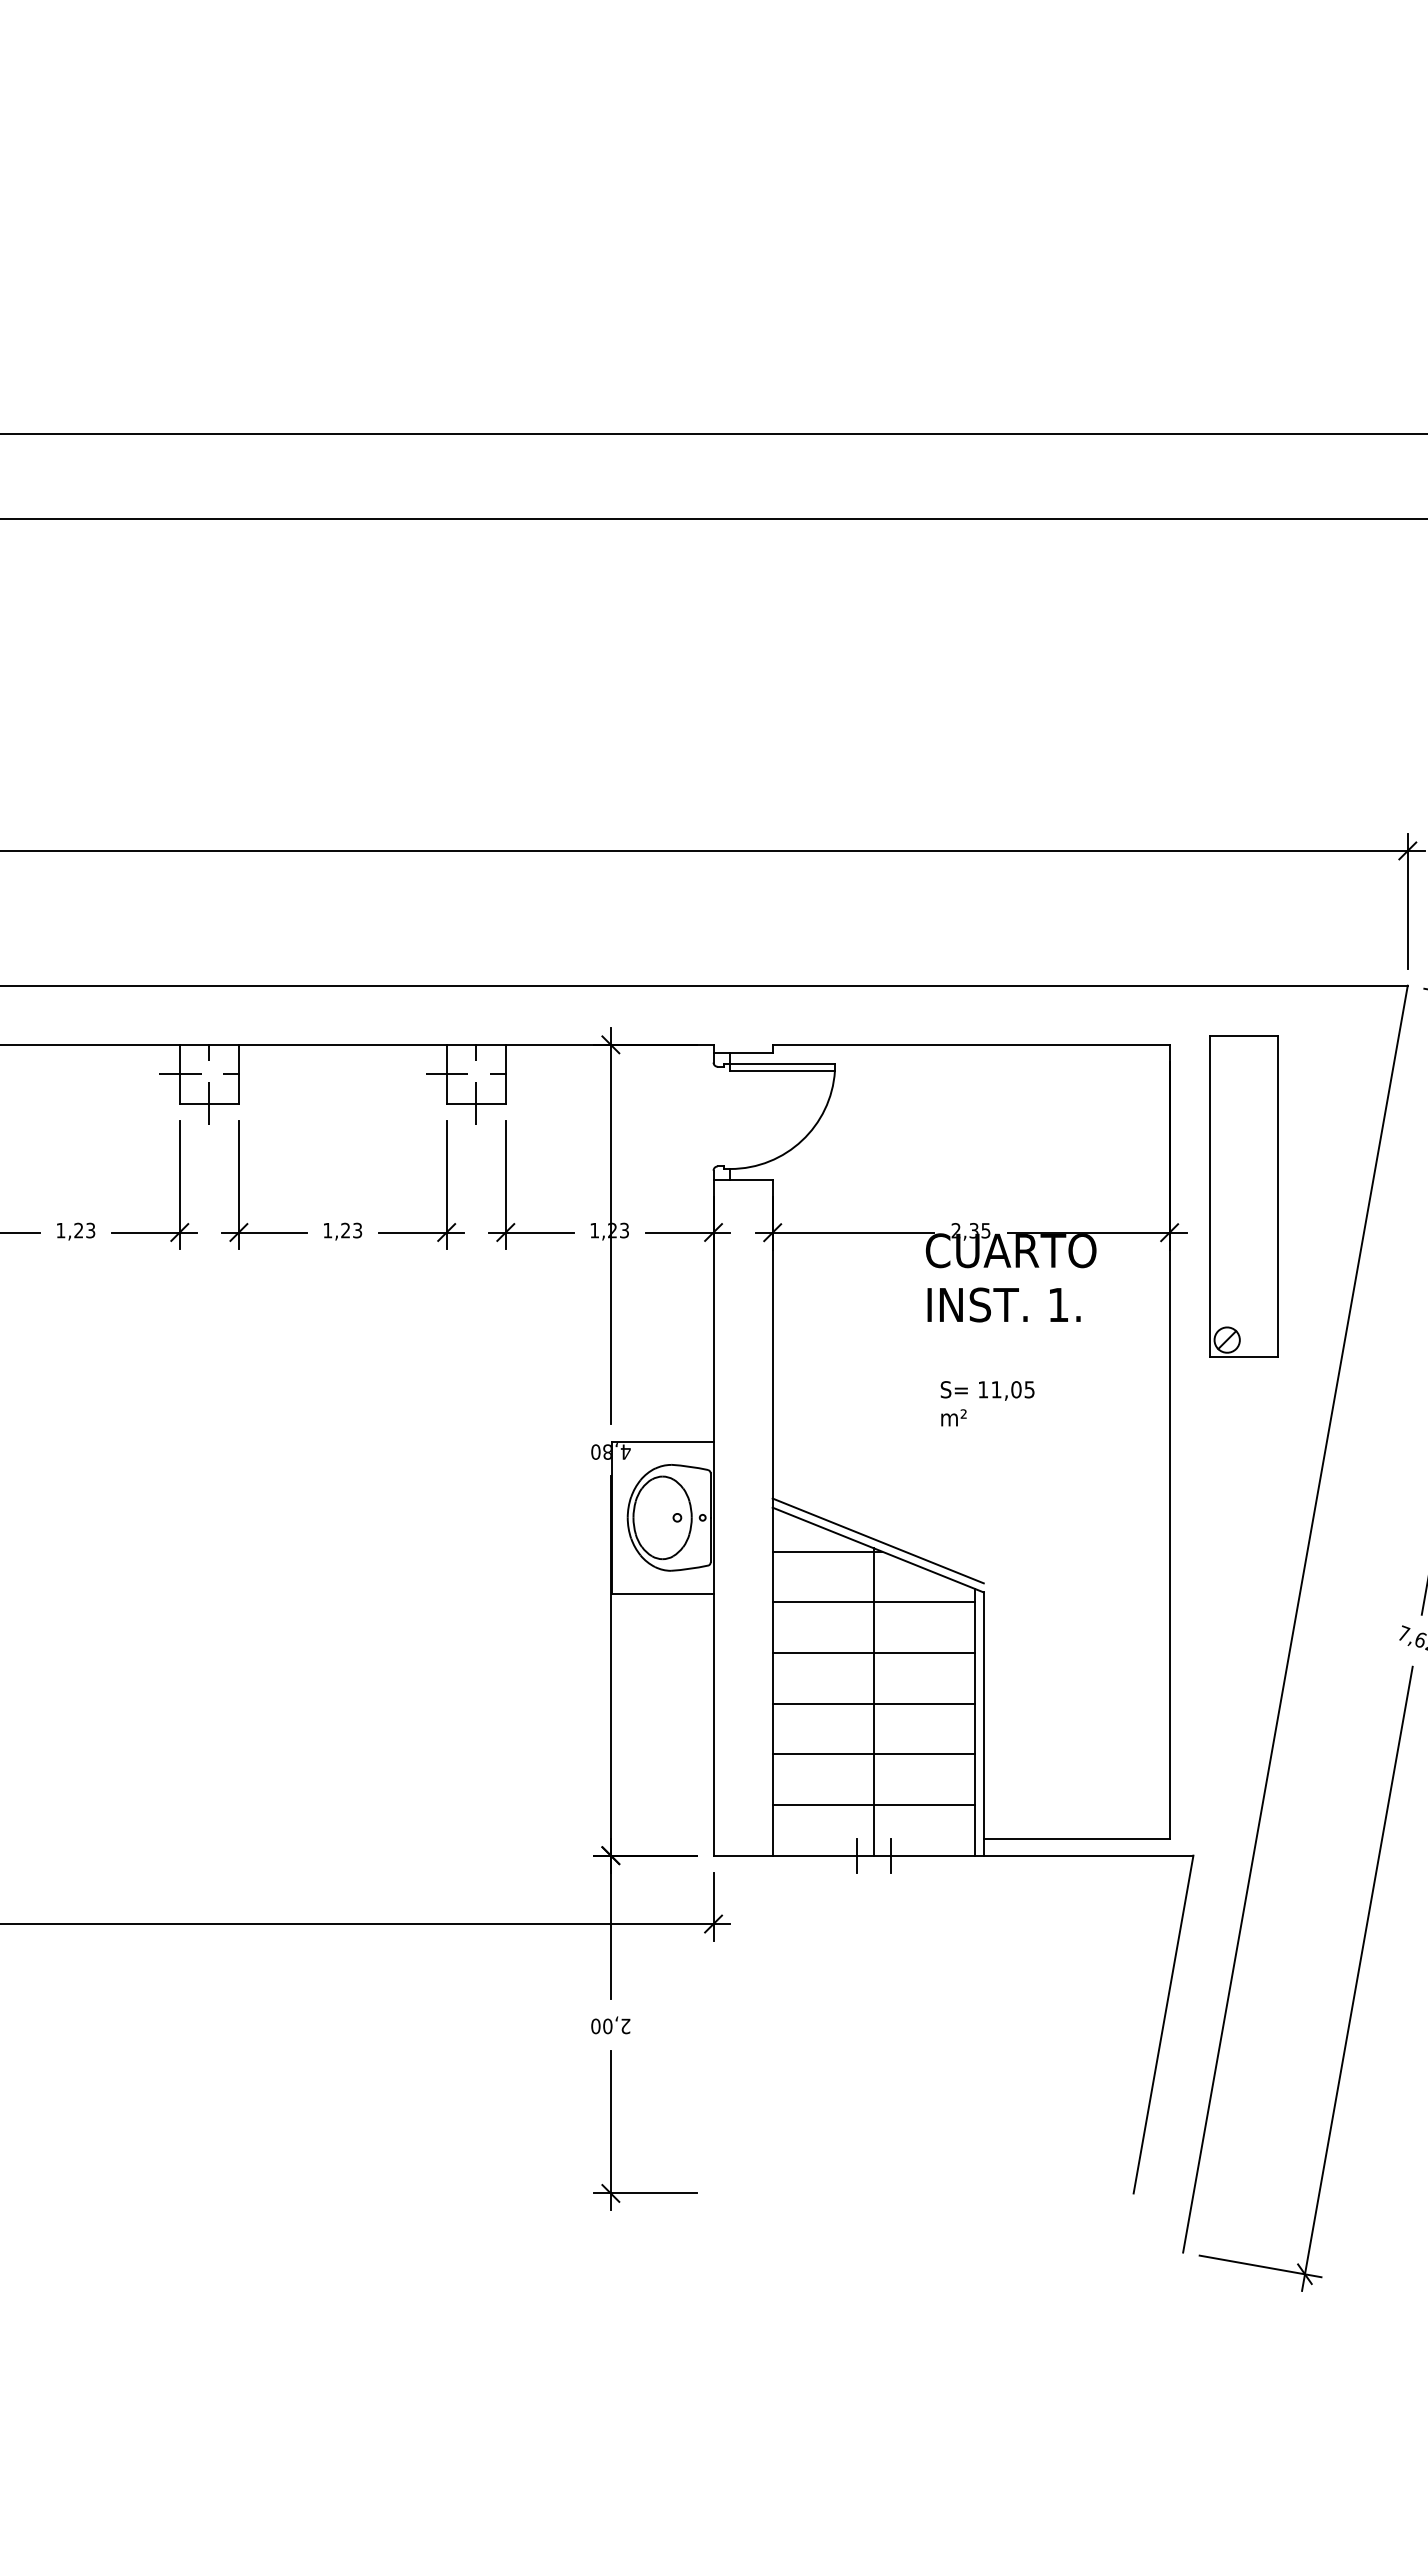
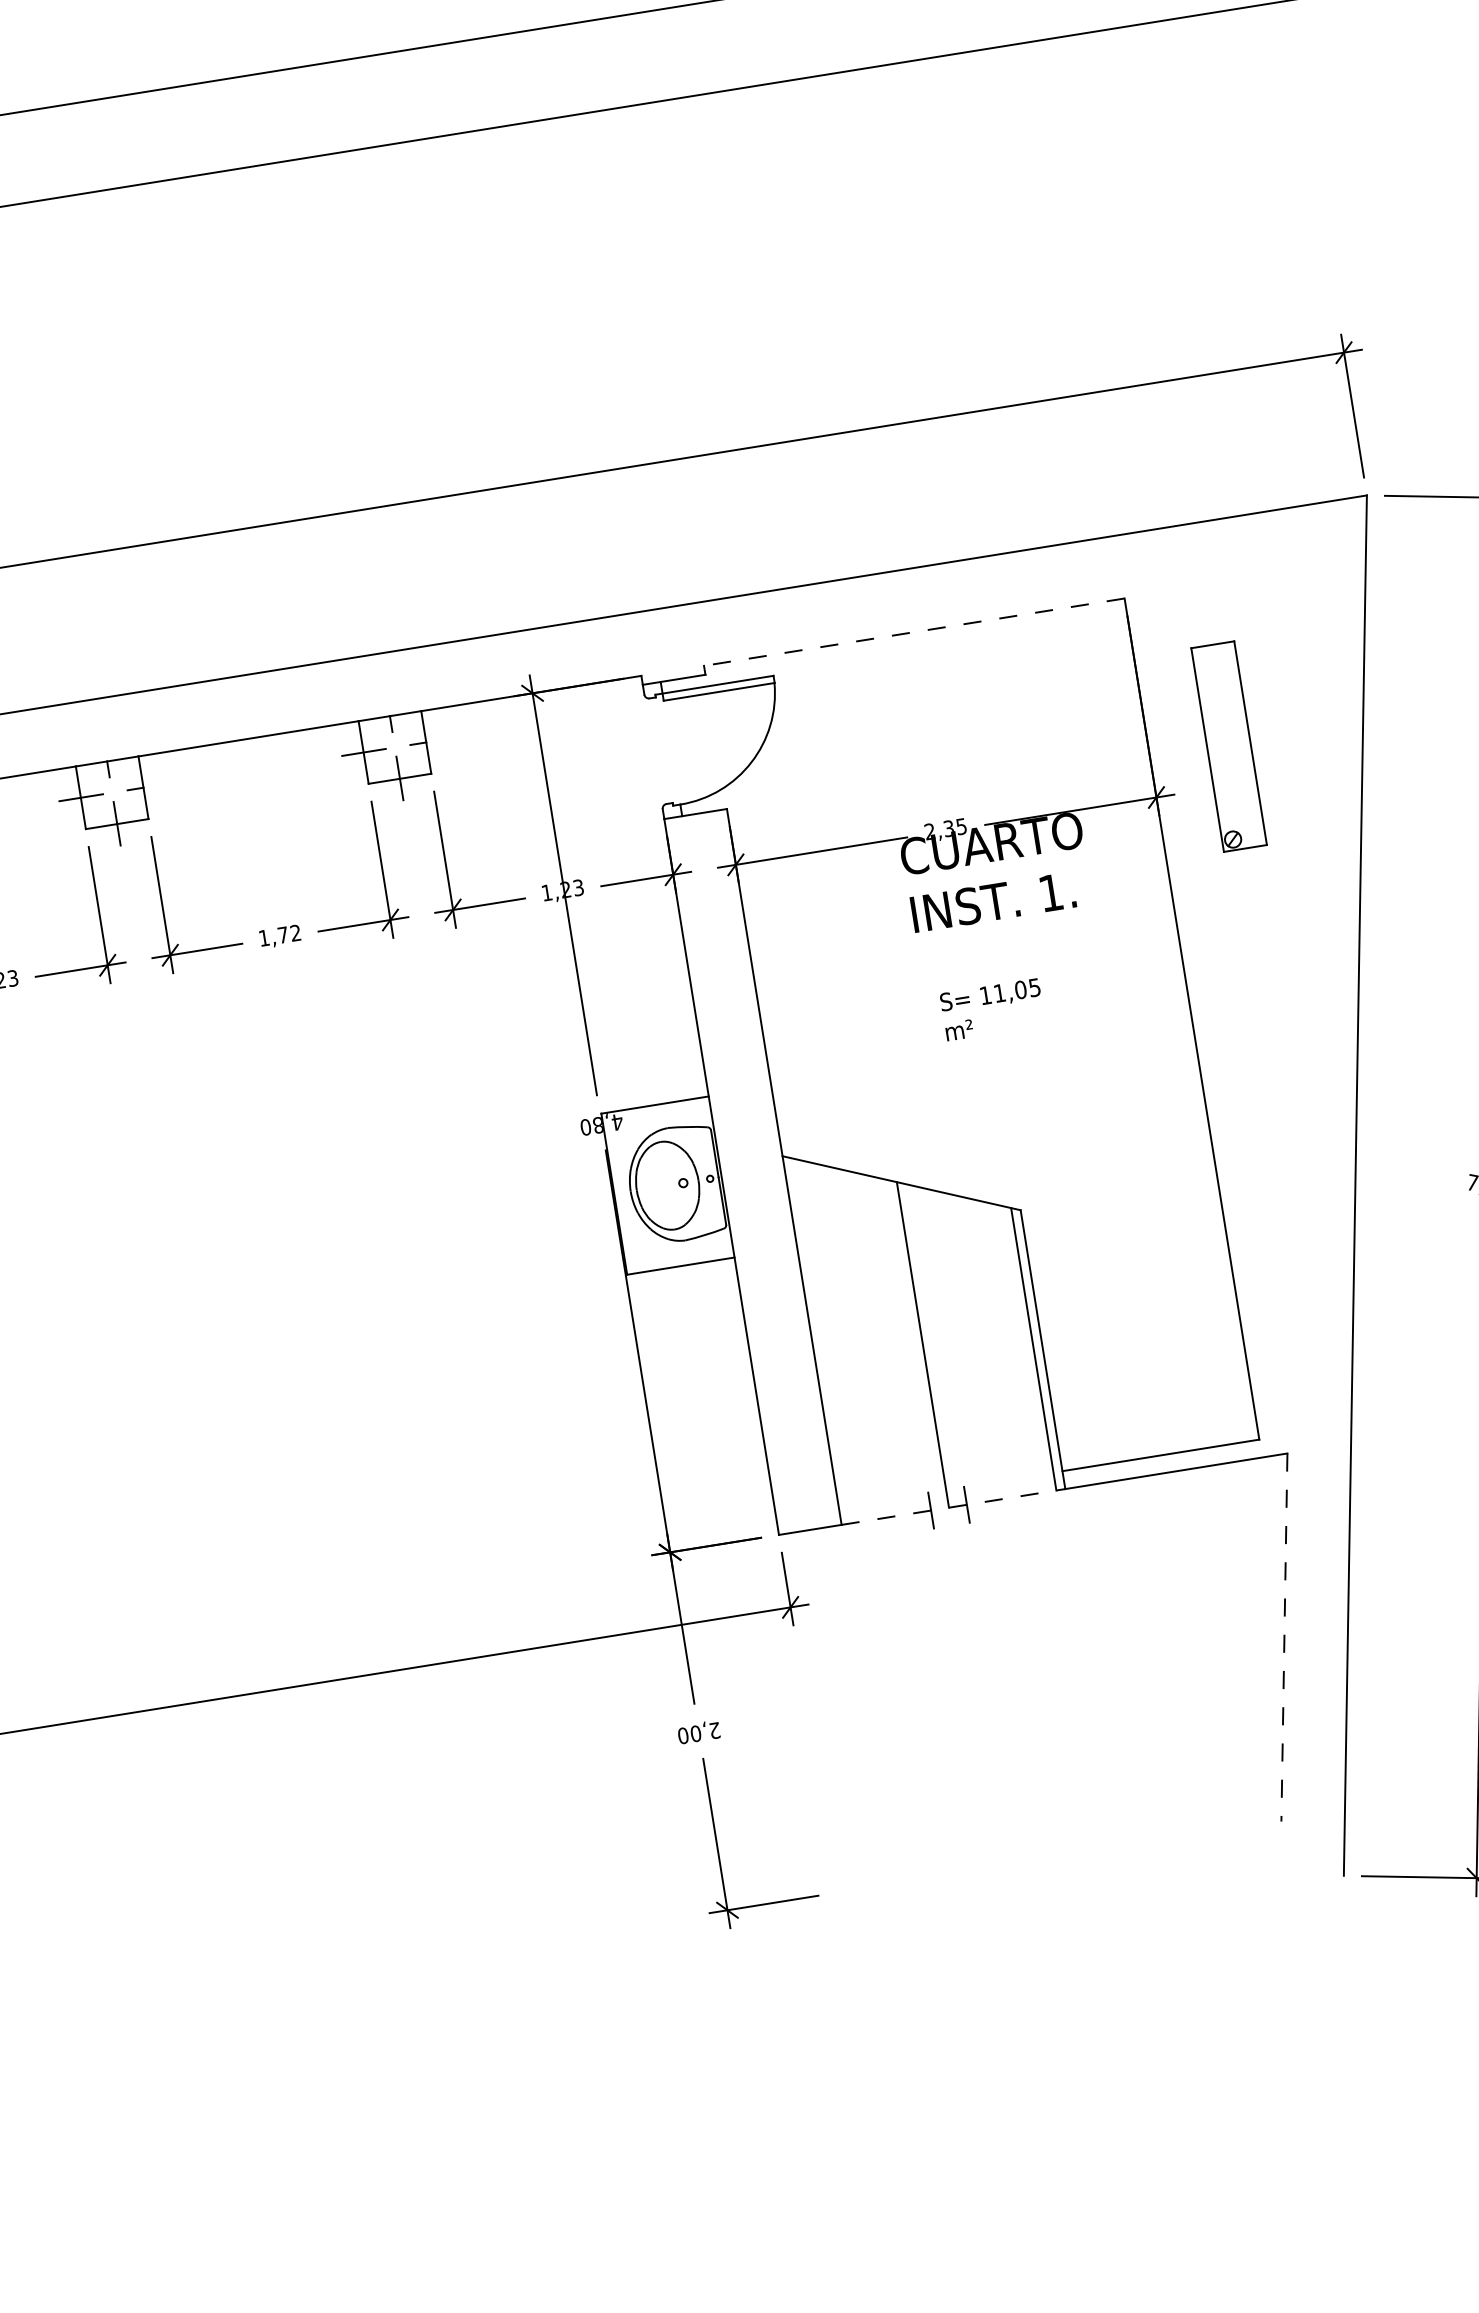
line: (970, 1044) -> (913, 631), solid -> dashed
part: (1243, 1196) -> (1228, 746), size x0.6
text: (351, 1230) -> (289, 934), 1,23 -> 1,72
line: (877, 1540) -> (899, 1173), removed
line: (827, 1551) -> (848, 1193), removed
line: (873, 1602) -> (905, 1239), removed
line: (873, 1652) -> (913, 1292), removed
line: (873, 1703) -> (922, 1346), removed
line: (873, 1754) -> (931, 1400), removed
line: (873, 1804) -> (939, 1453), removed
line: (878, 1855) -> (953, 1506), solid -> dashed
line: (1163, 2024) -> (1284, 1637), solid -> dashed

